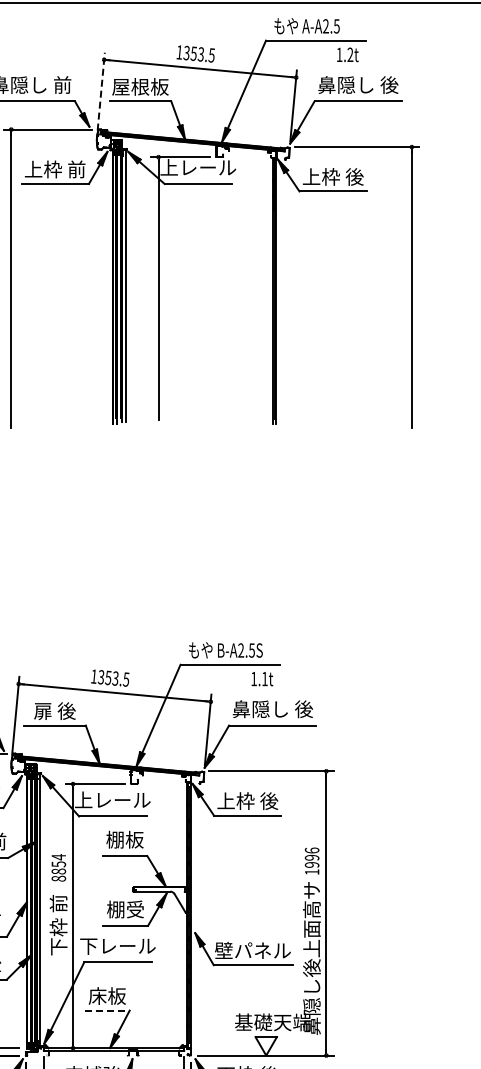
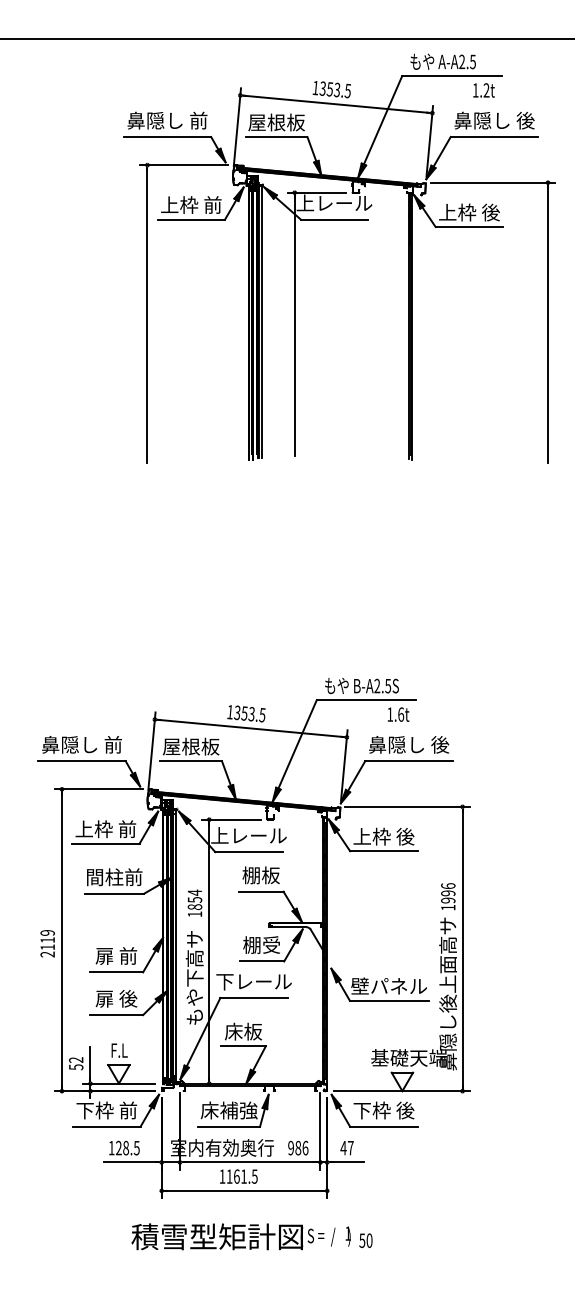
line: (101, 90) -> (237, 126), dashed -> solid
text: (265, 678) -> (401, 714), 1.1t -> 1.6t
text: (54, 710) -> (190, 746), 扉 後 -> 屋根板
text: (58, 878) -> (194, 914), 8854 -> 1854
text: (58, 941) -> (194, 977), 下枠 前 -> もや下高サ
line: (108, 1010) -> (244, 1046), dashed -> solid

